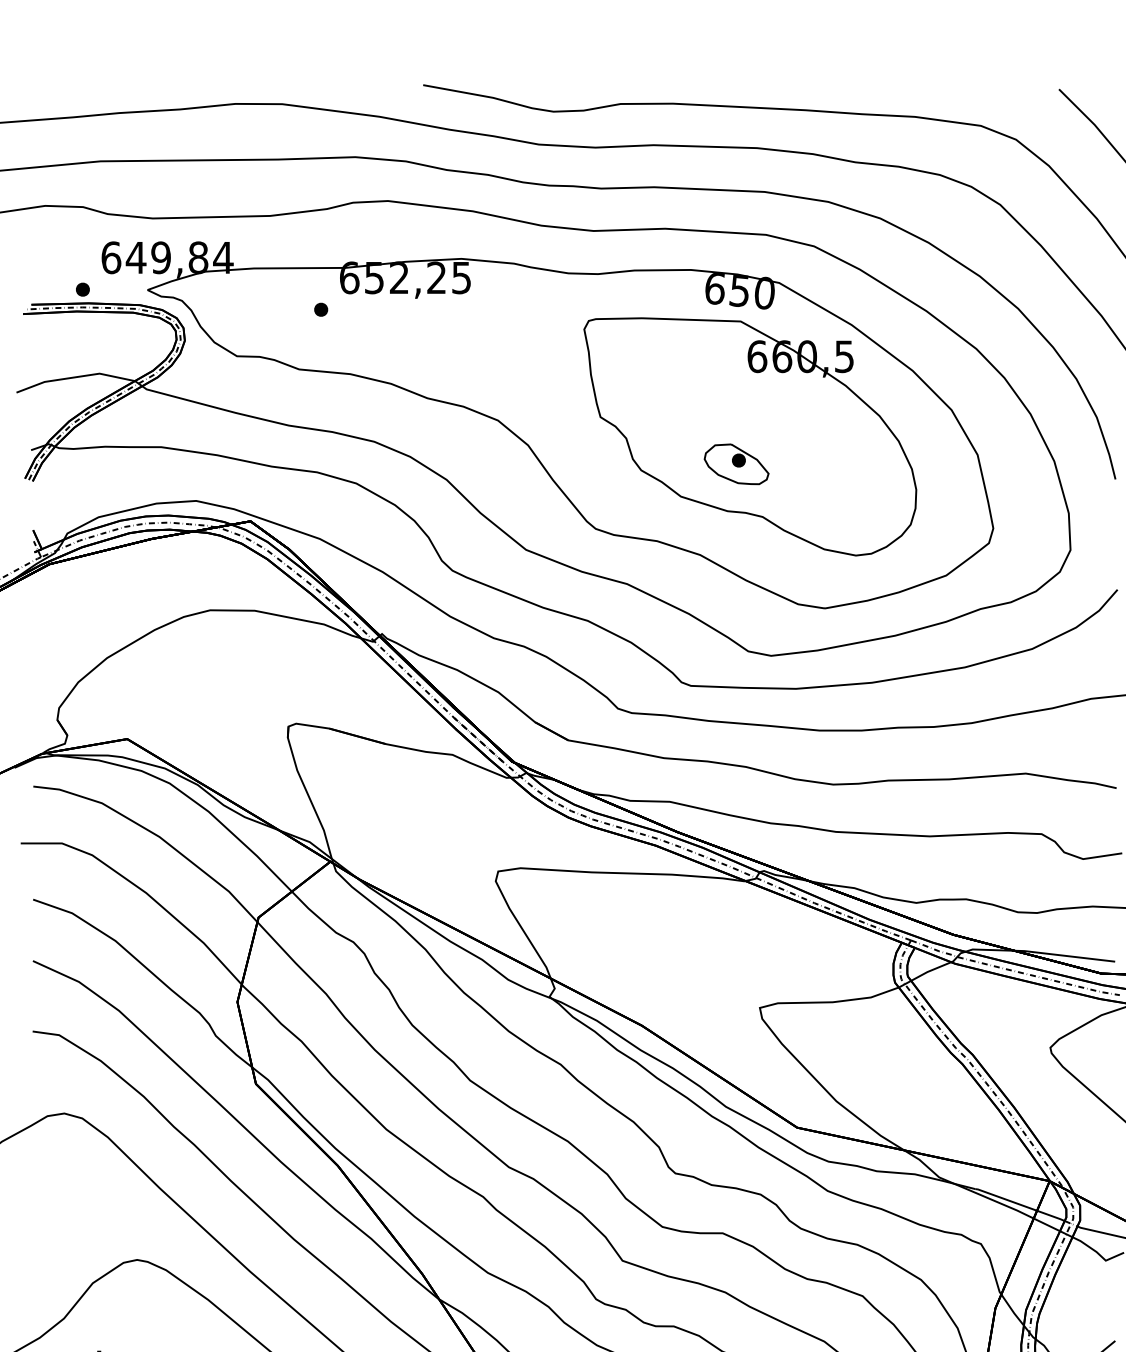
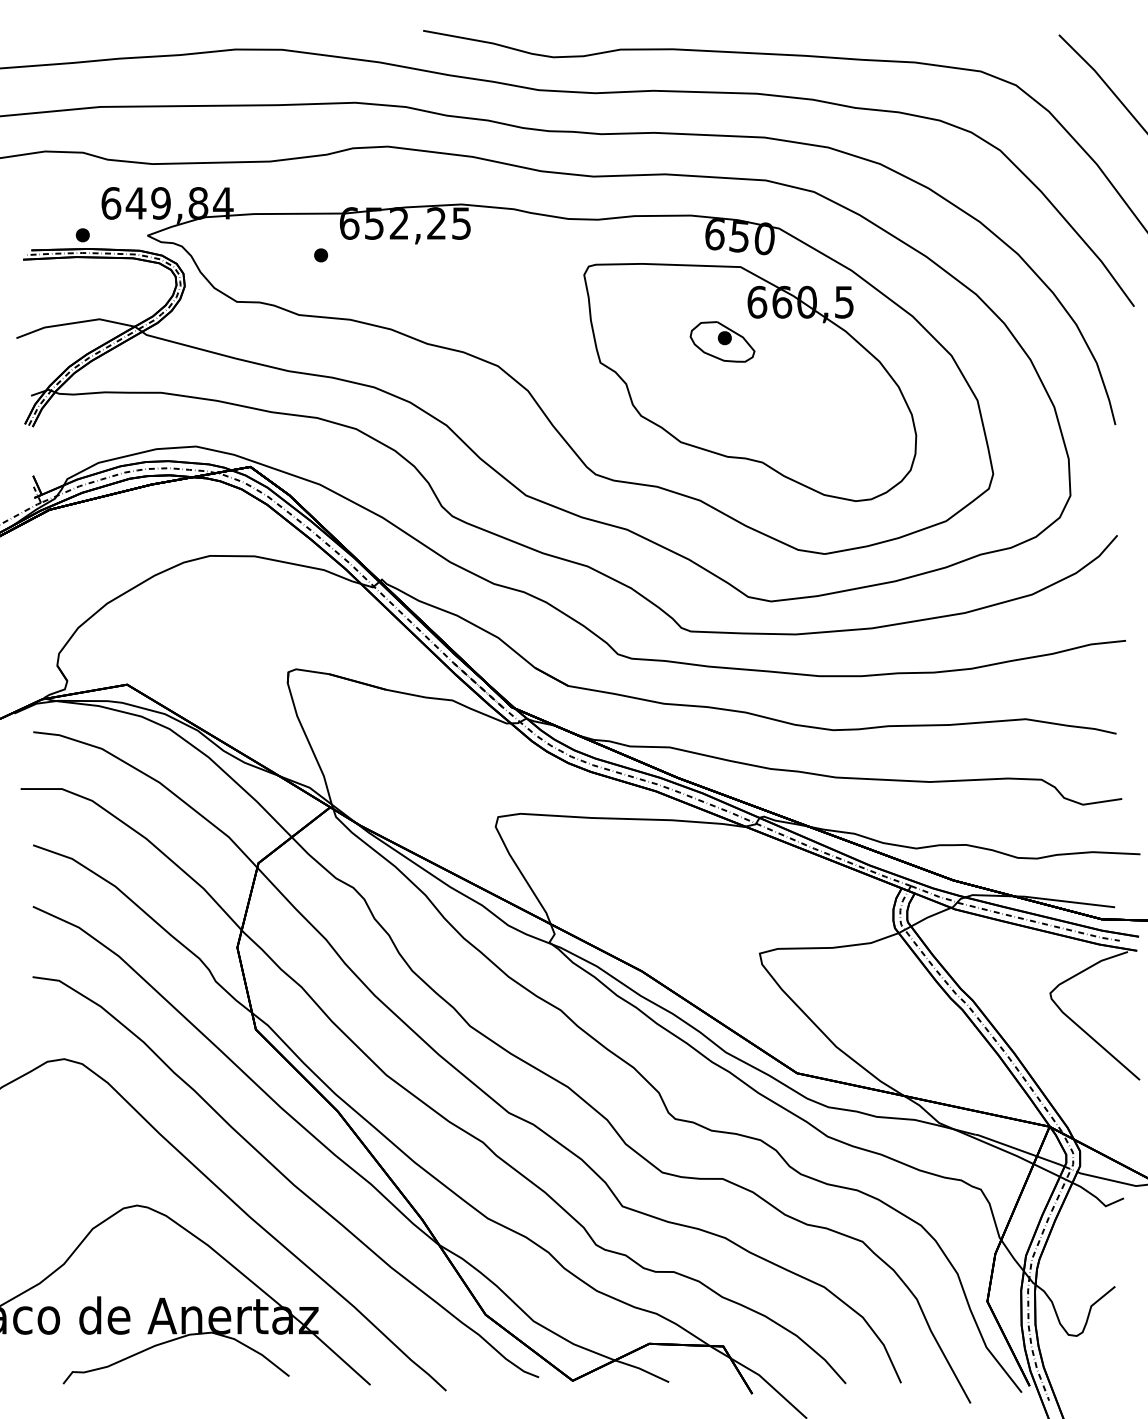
part: (736, 463) -> (722, 341), moved

